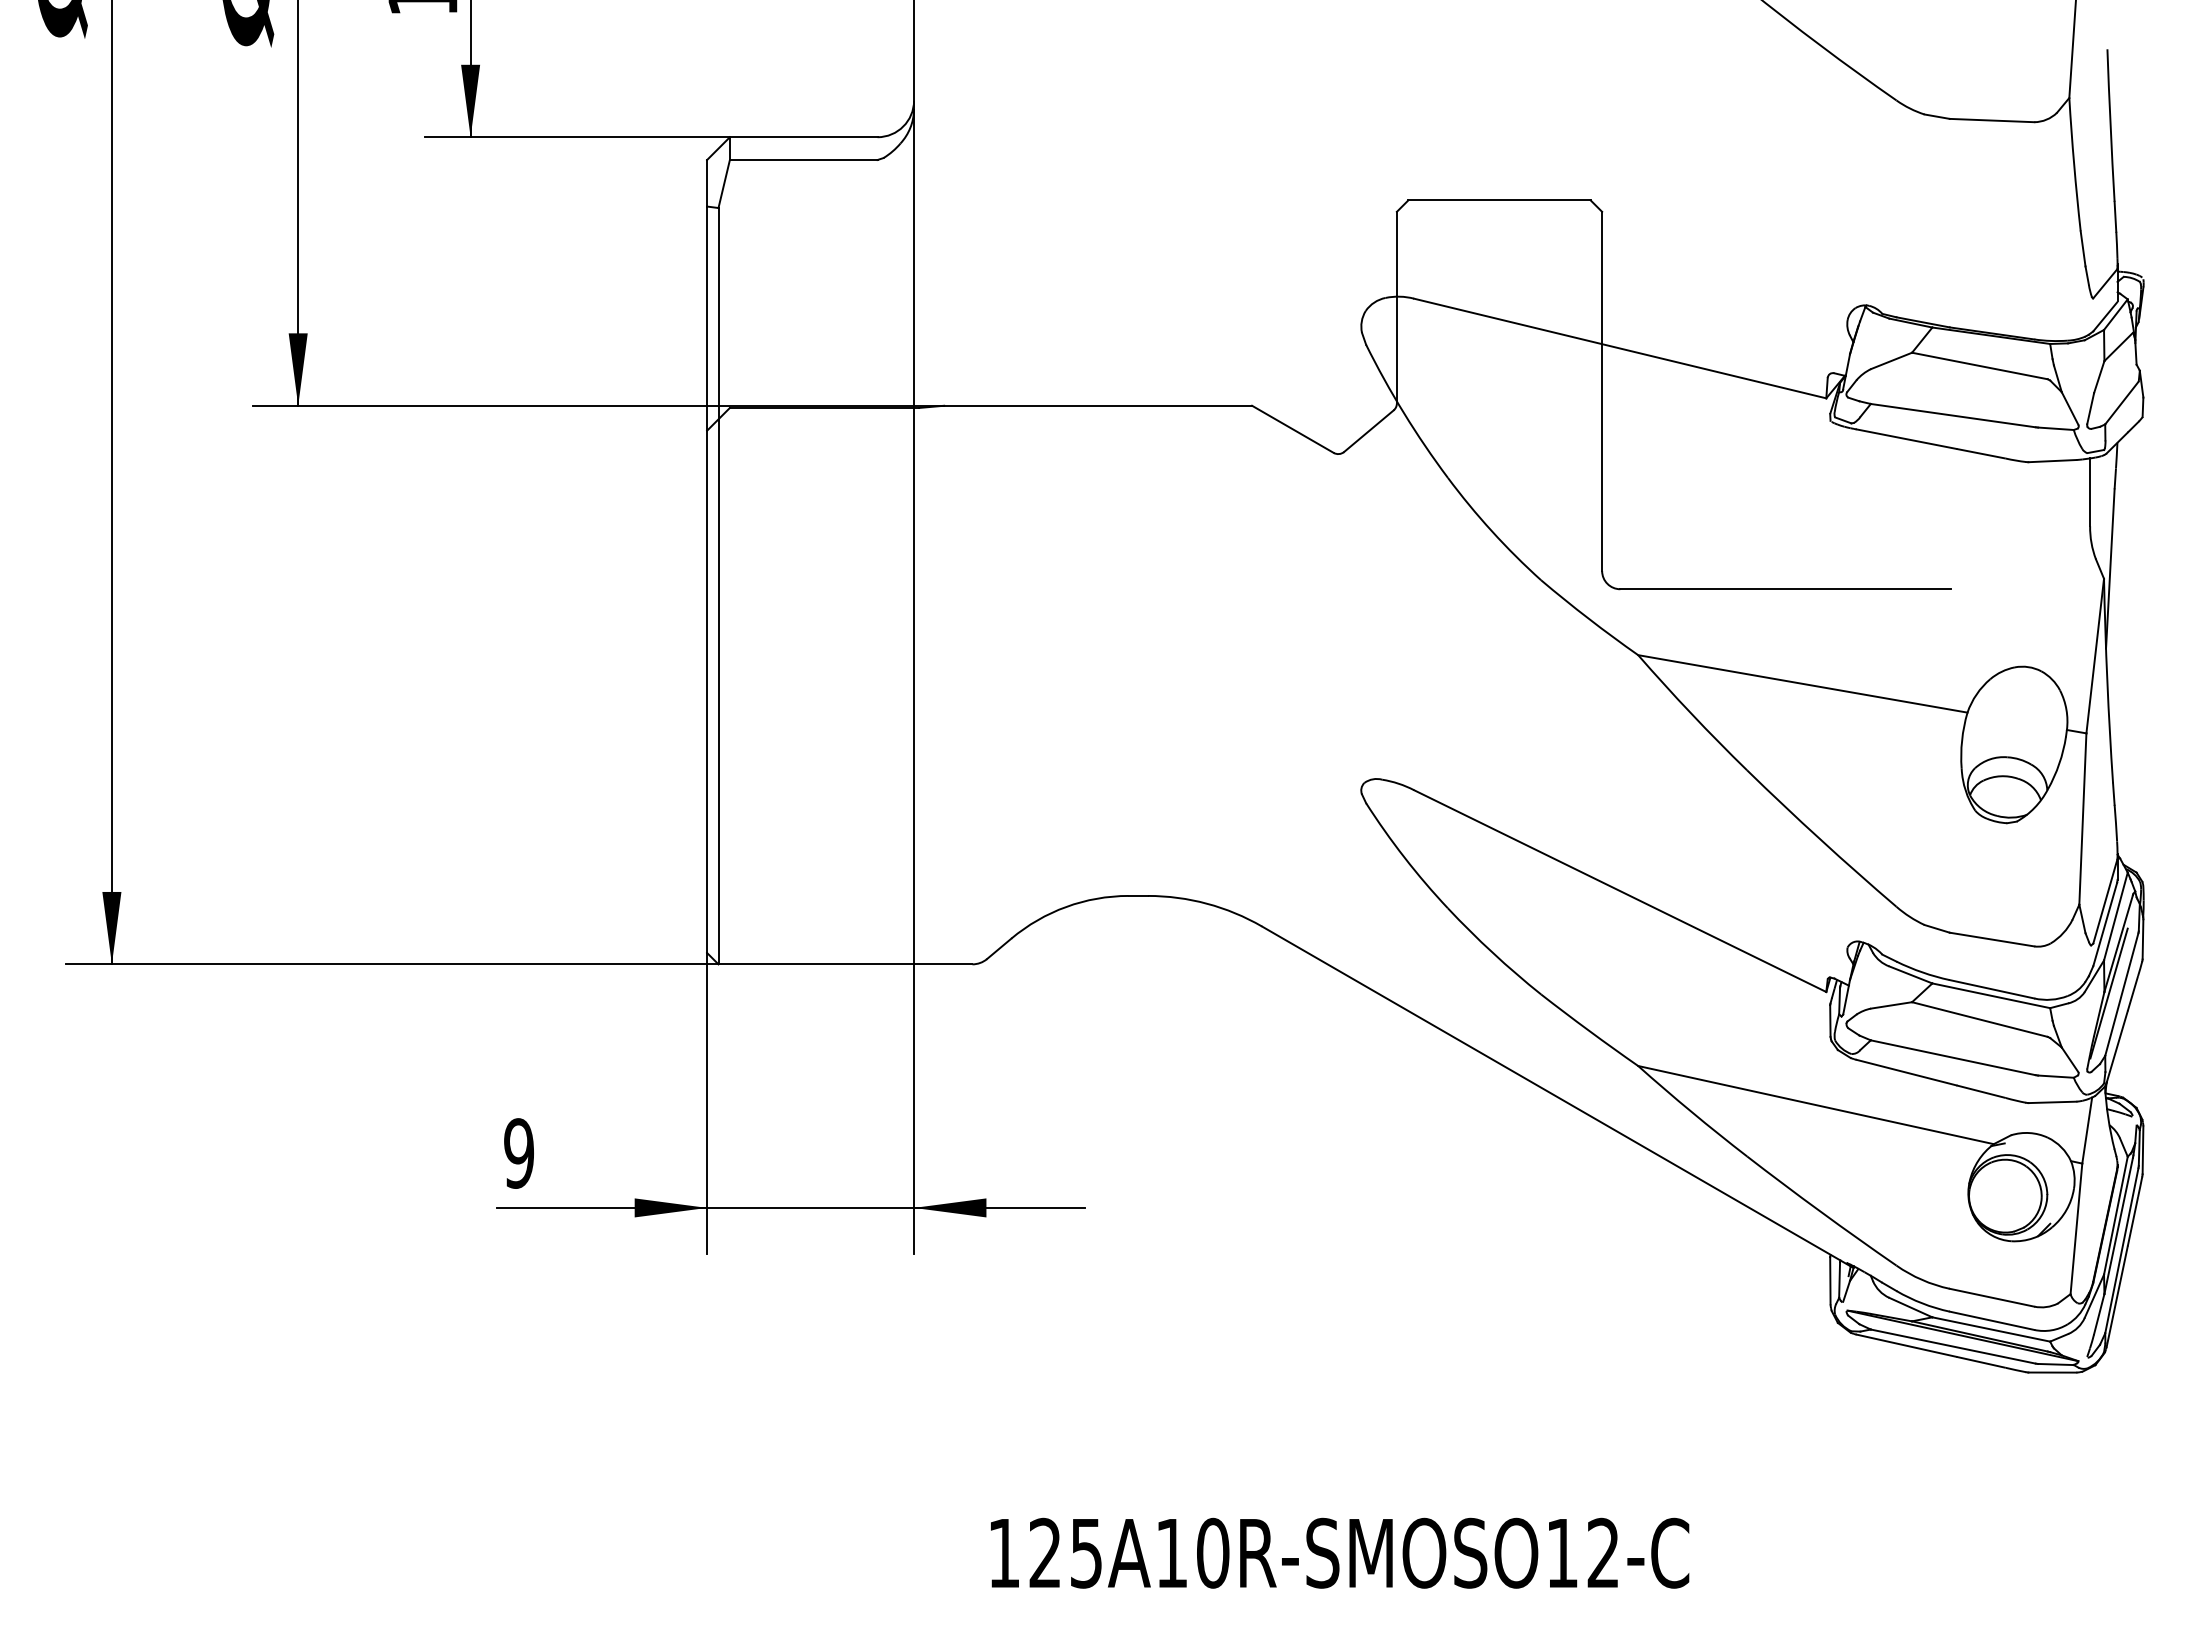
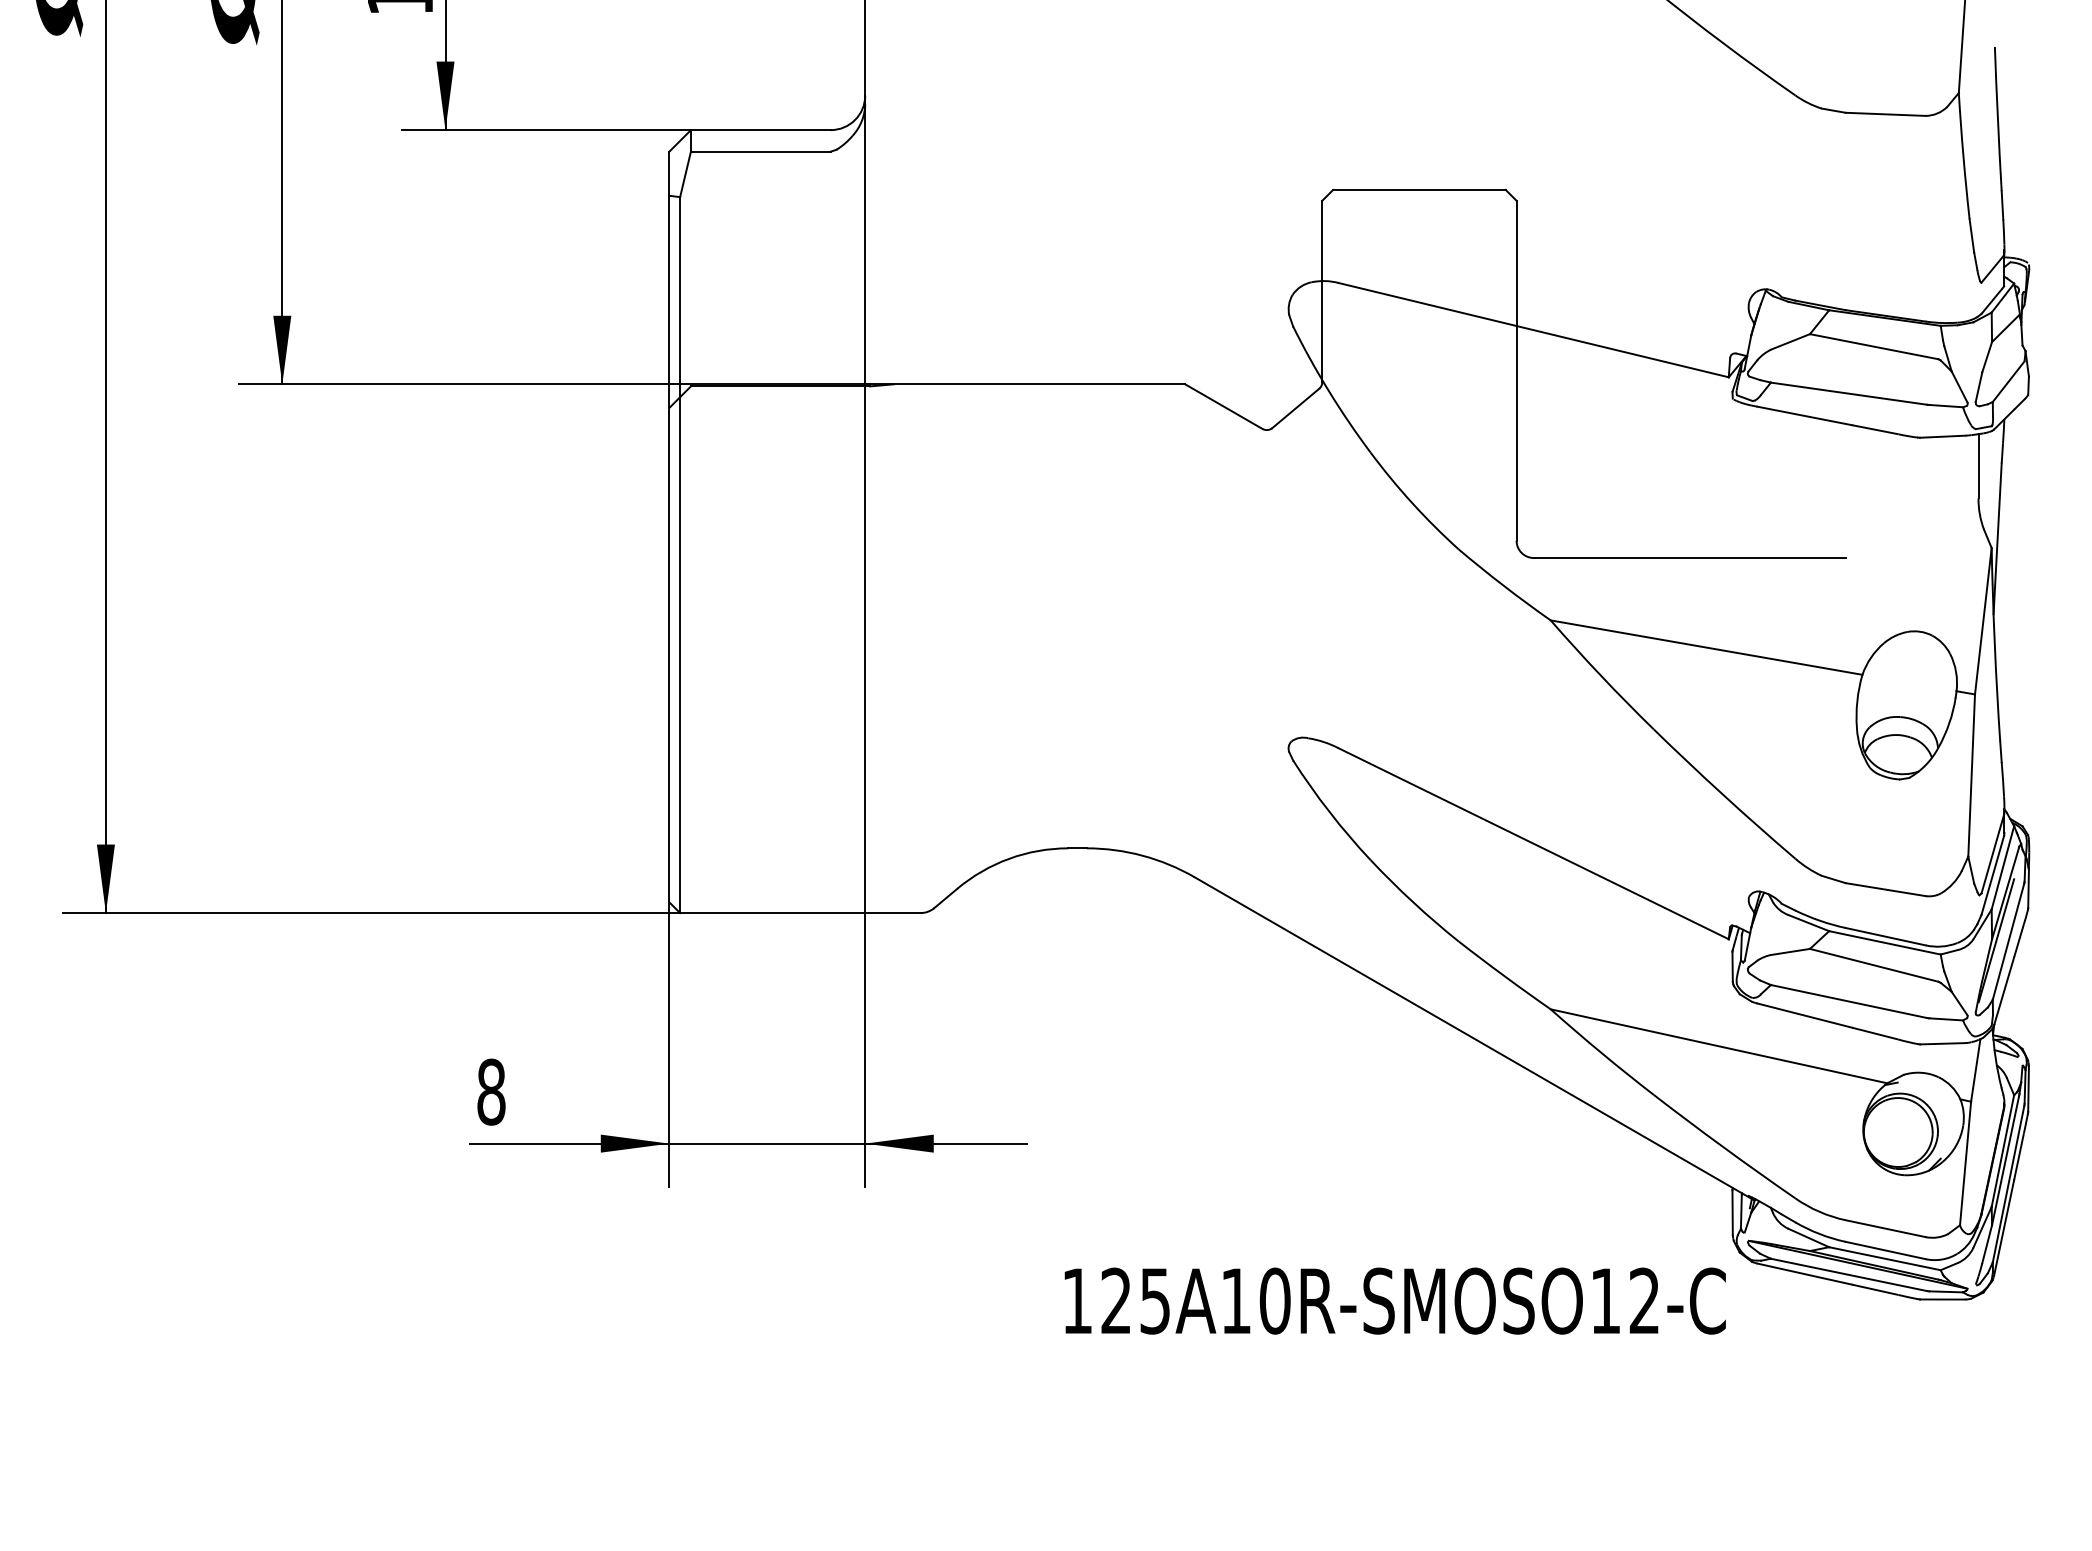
text: (519, 1153) -> (491, 1092), 9 -> 8
text: (1340, 1552) -> (1395, 1300), moved

